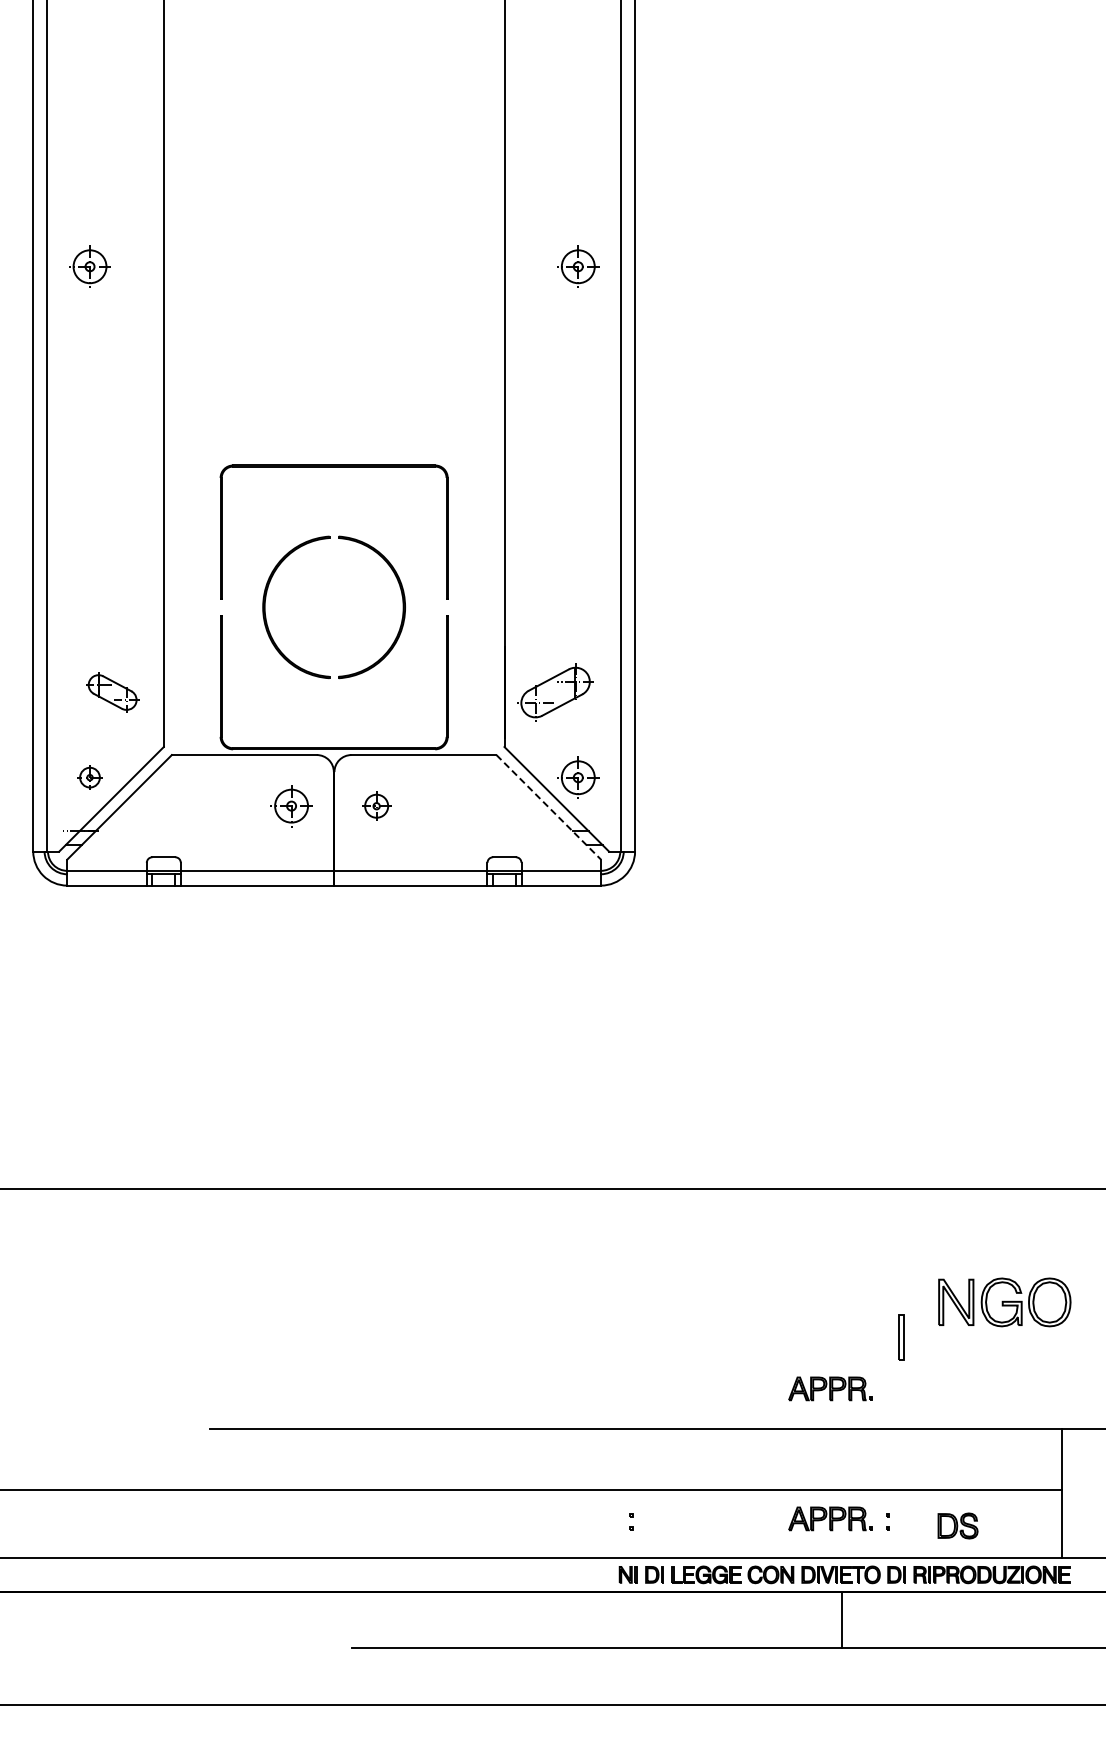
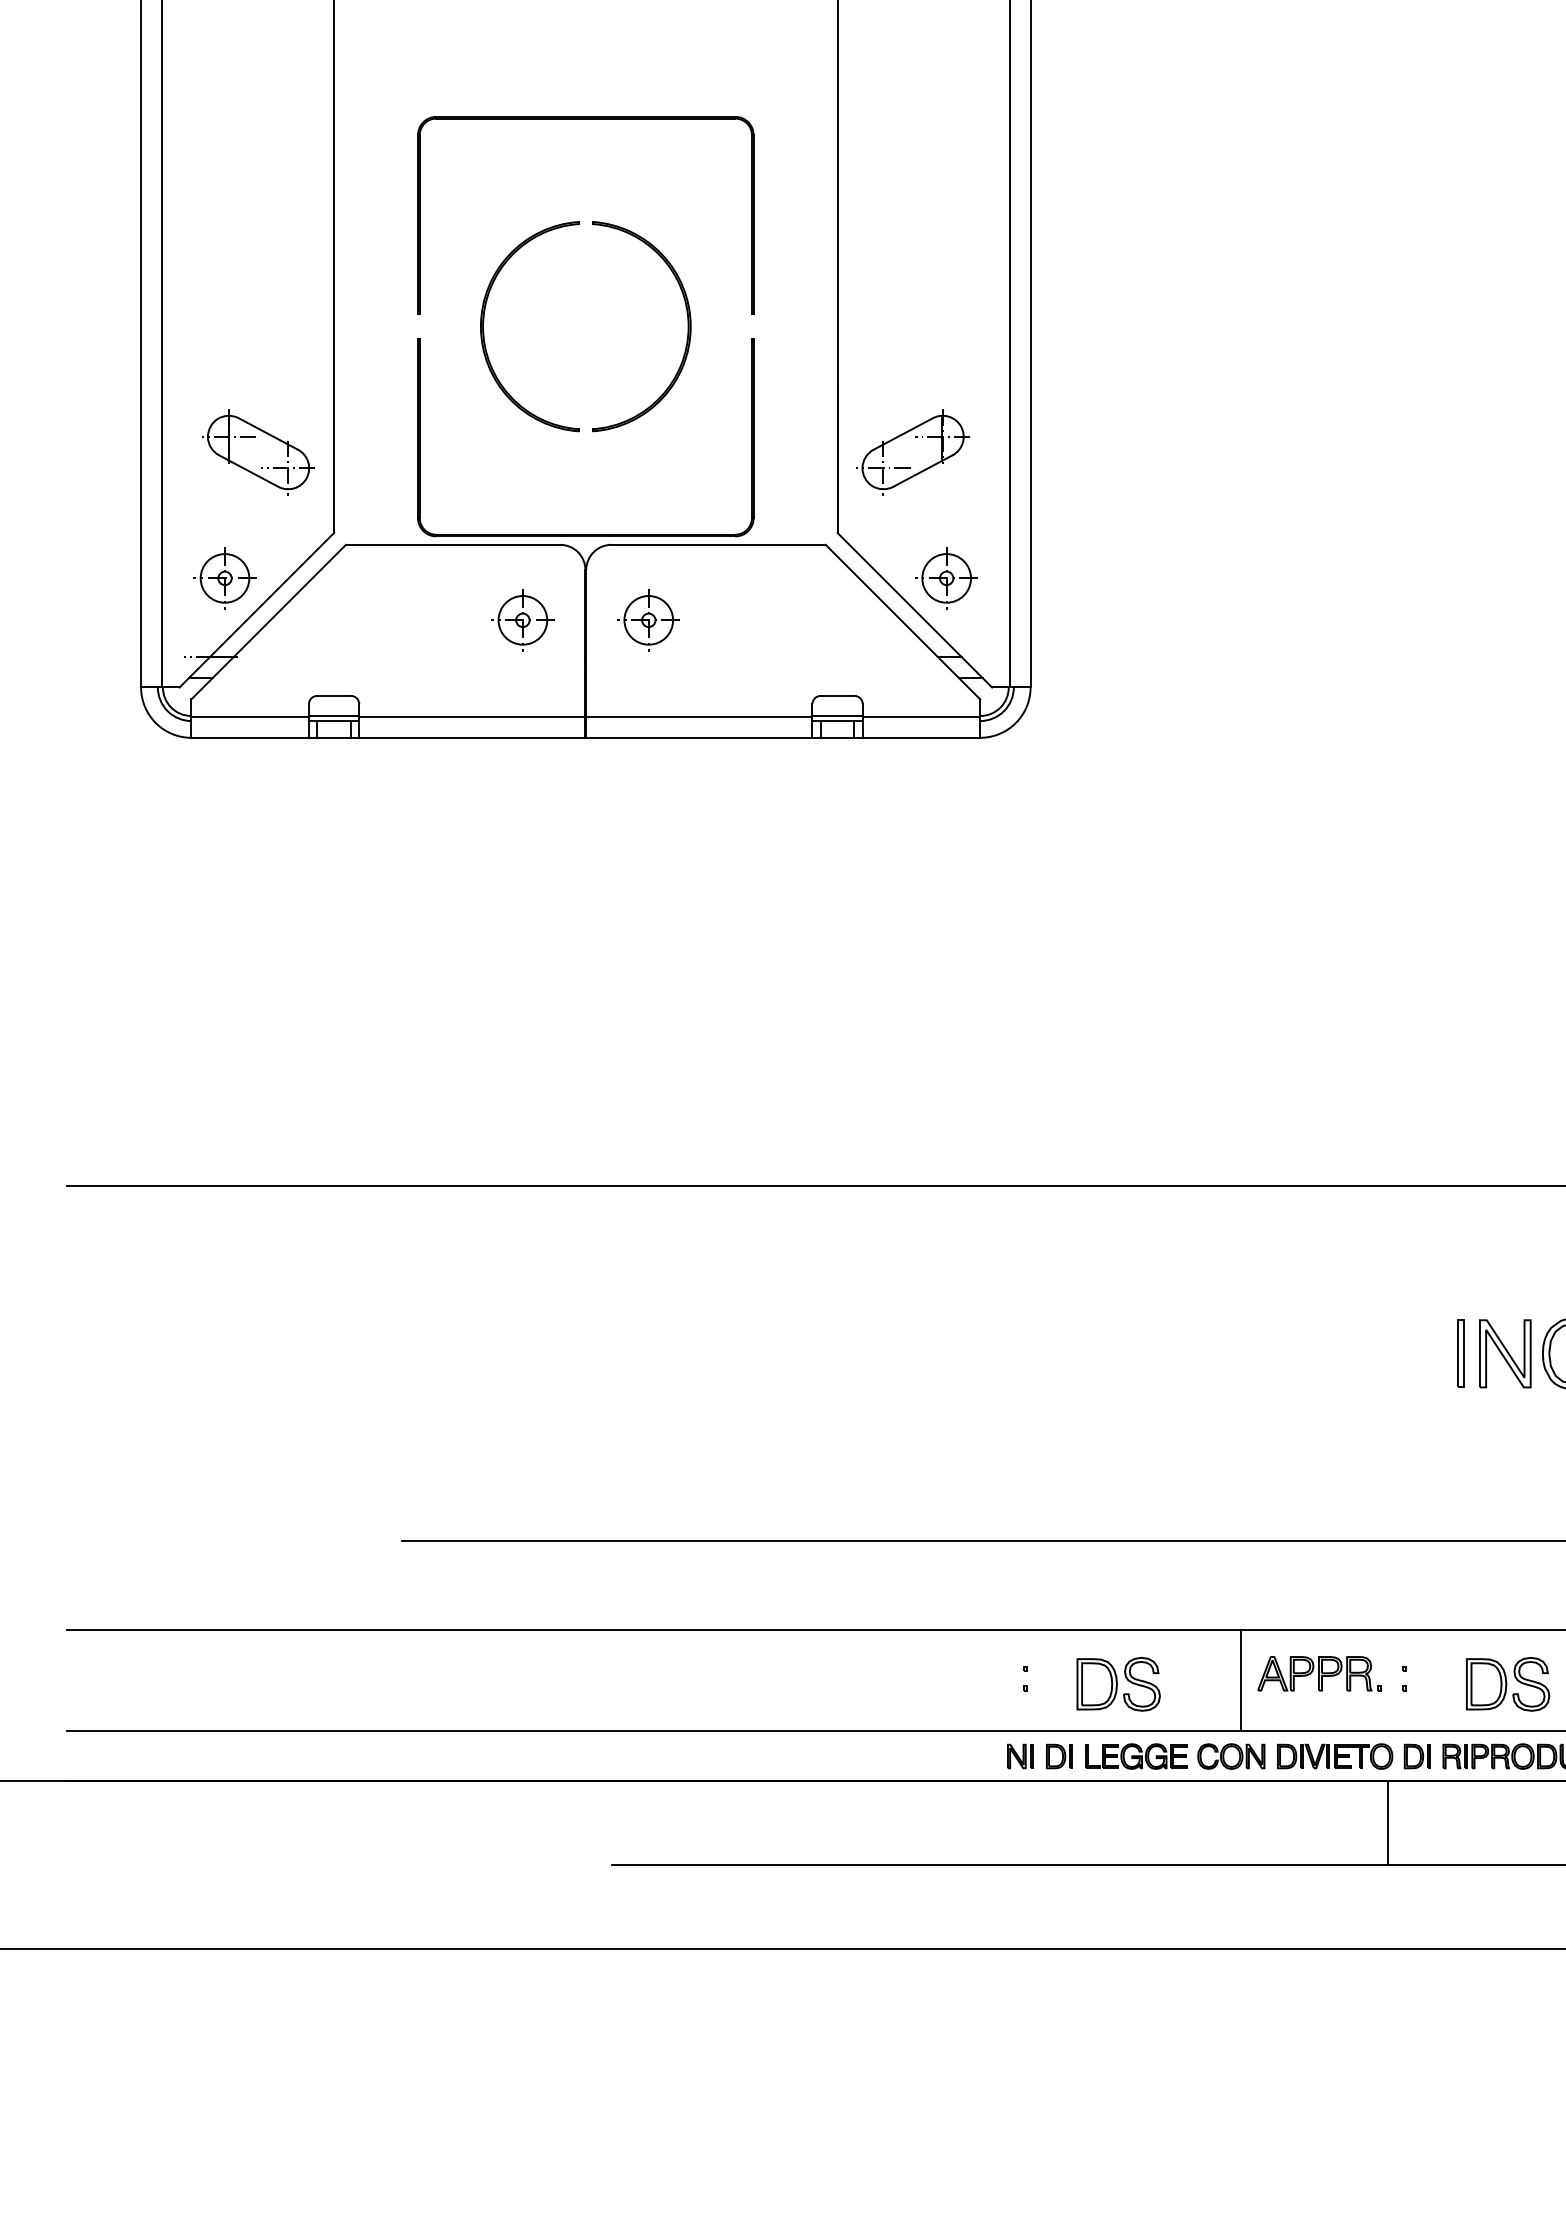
part: (112, 692) -> (258, 452), size x1.43
part: (89, 777) -> (224, 578), size x1.67
part: (376, 806) -> (648, 620), size x1.43
line: (548, 807) -> (902, 622), dashed -> solid
part: (901, 1337) -> (1461, 1353), moved
part: (830, 1388) -> (1319, 1481), removed
line: (777, 1523) -> (1241, 1680), added
part: (694, 1525) -> (1118, 1683), added
part: (957, 1525) -> (1507, 1683), size x1.43
line: (842, 1619) -> (1388, 1822), moved

